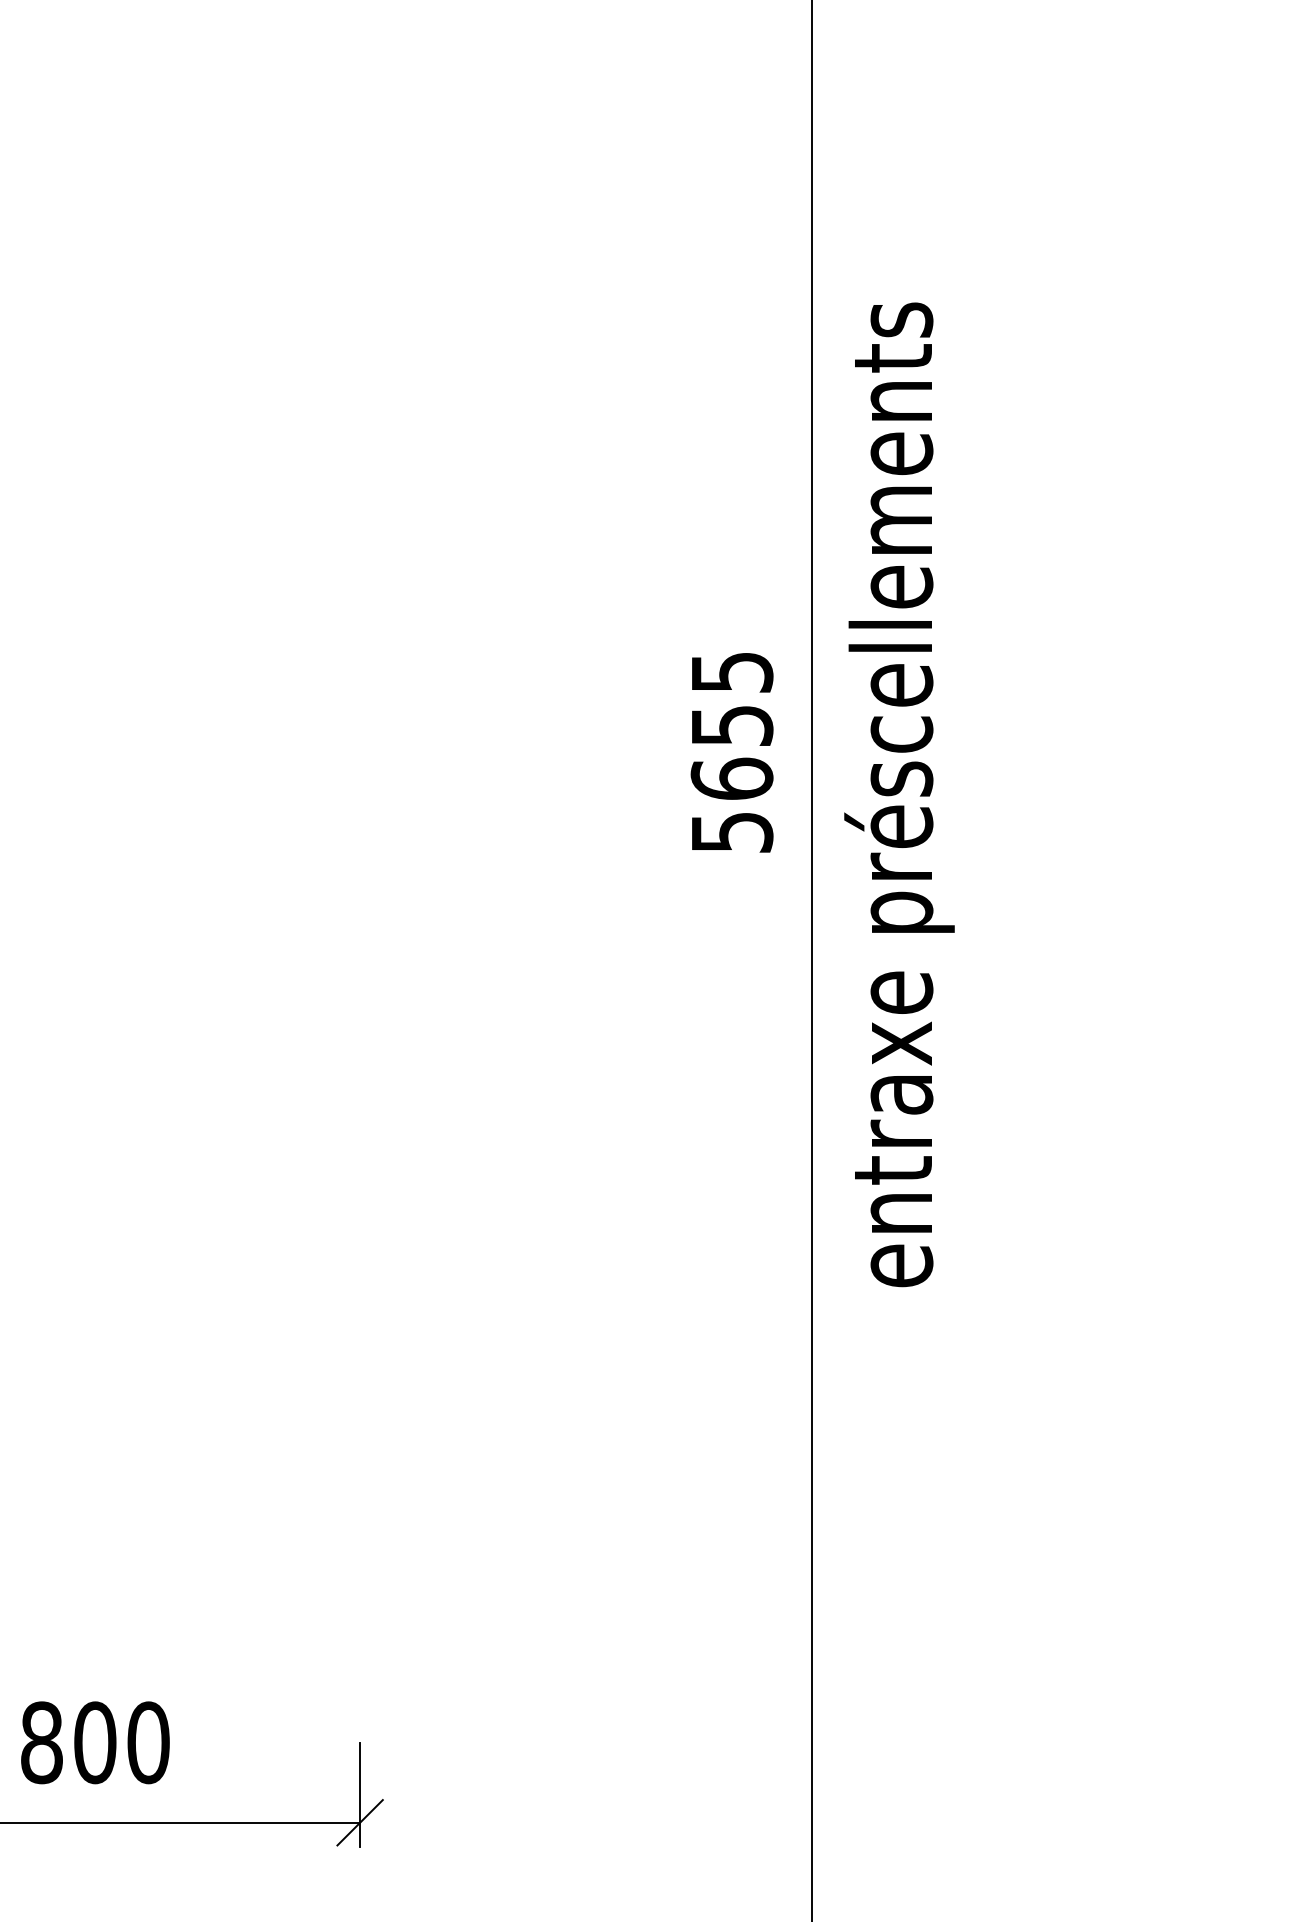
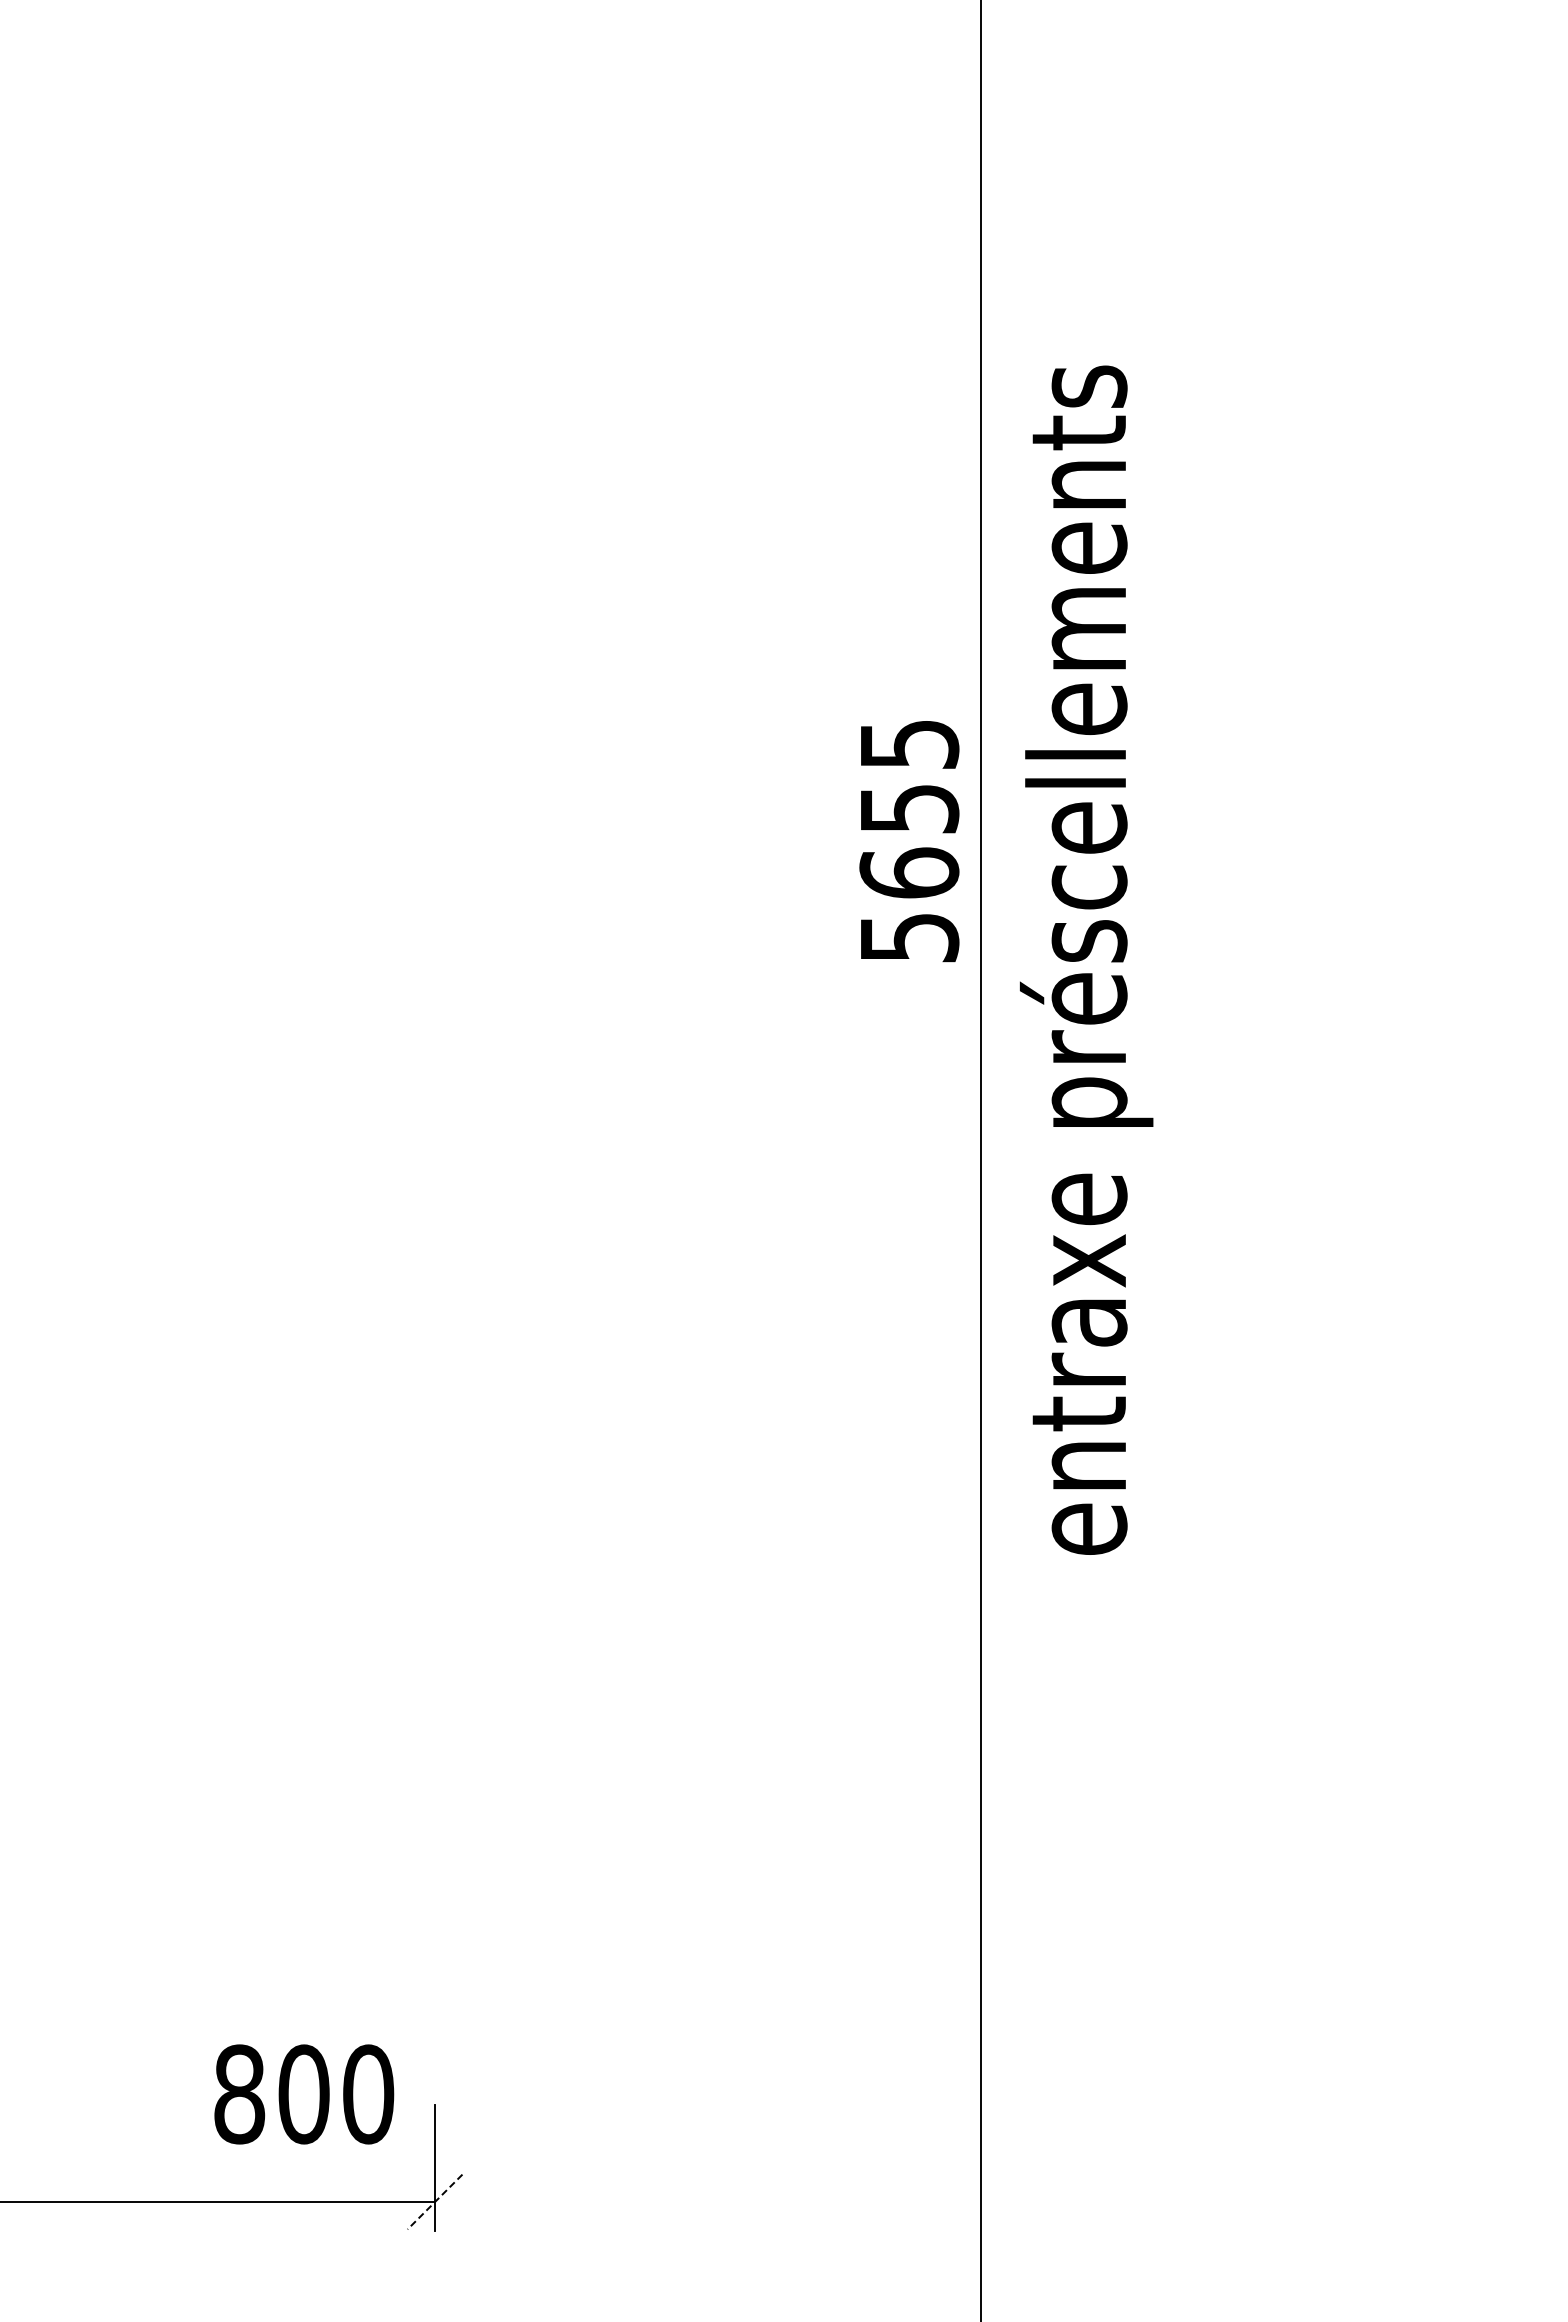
text: (732, 752) -> (909, 841), moved
text: (95, 1742) -> (304, 2094), moved
line: (360, 1823) -> (435, 2202), solid -> dashed

